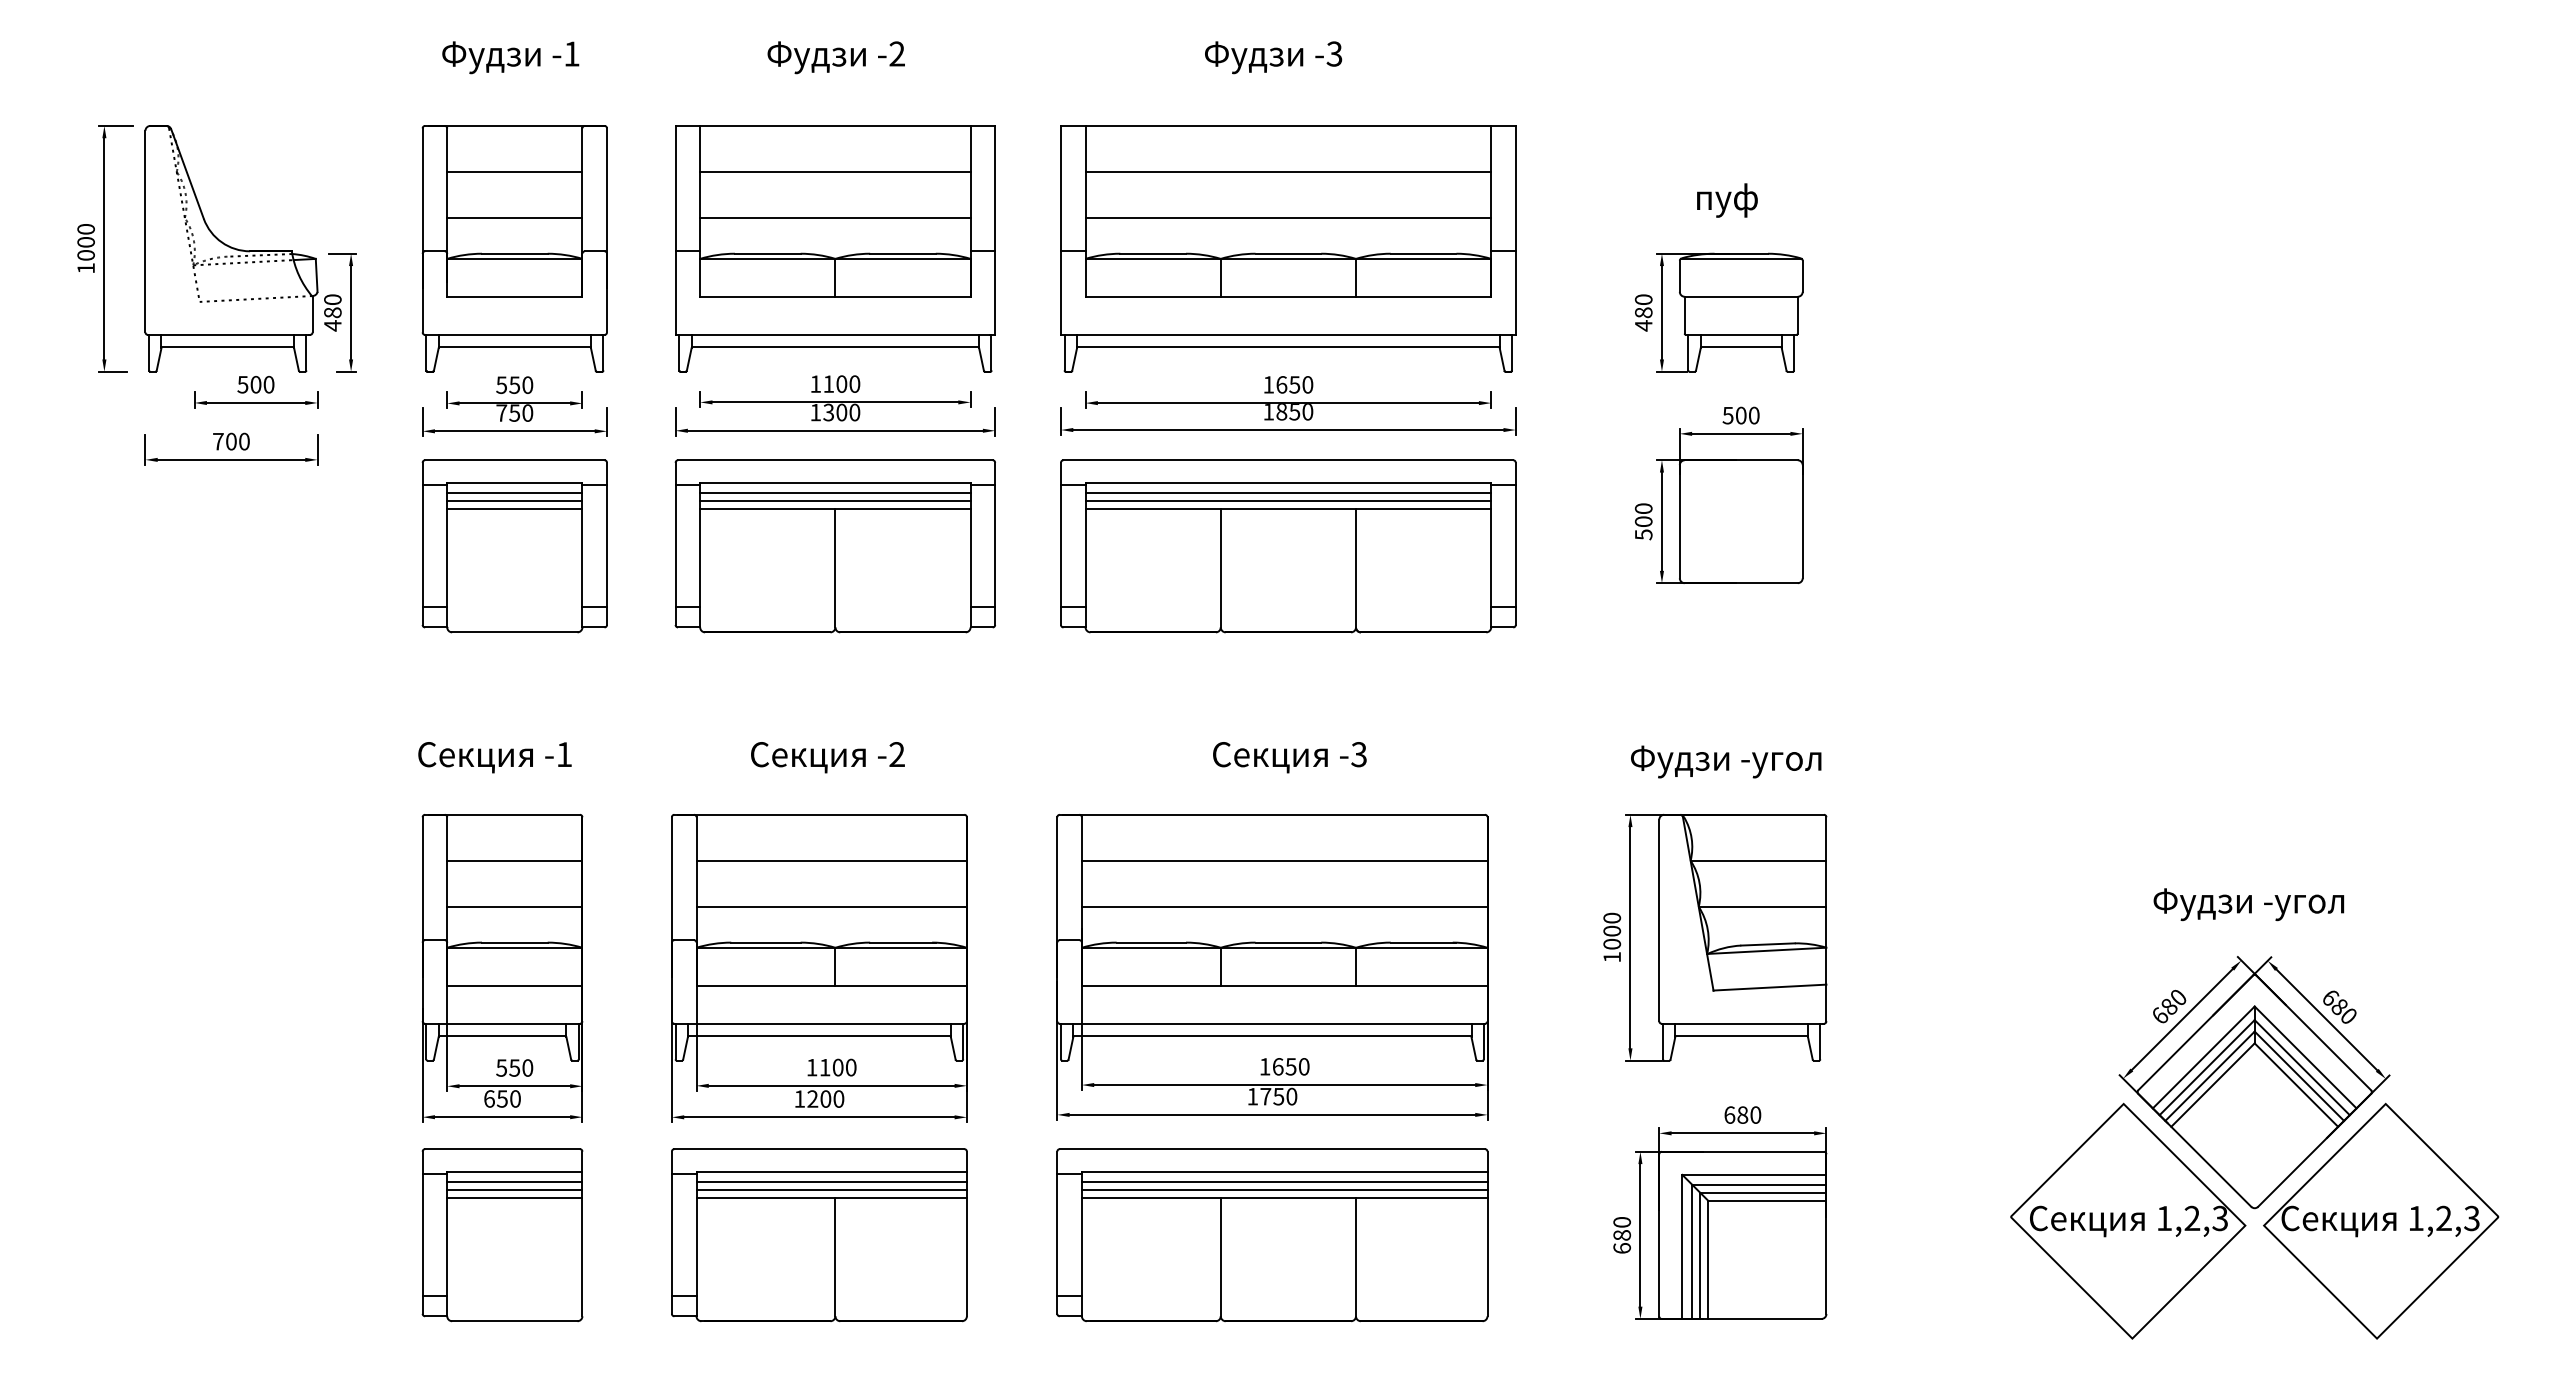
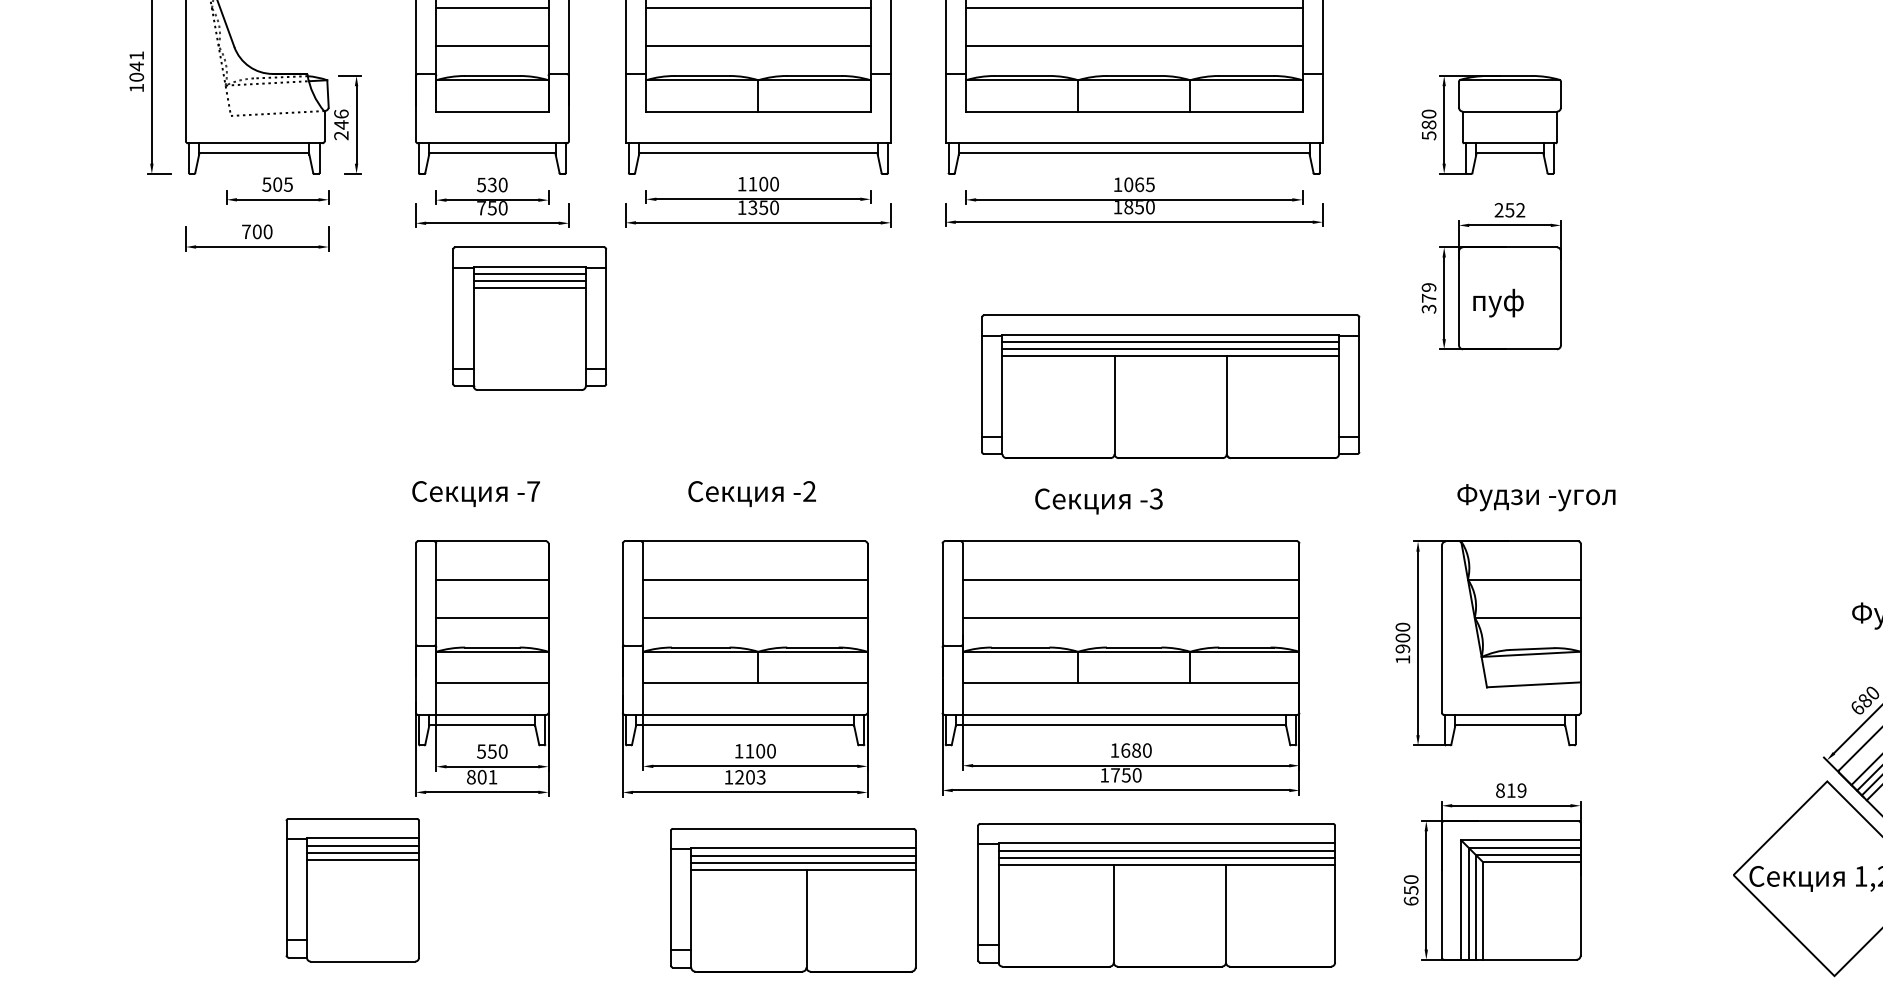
text: (1727, 200) -> (1498, 303), moved
text: (85, 236) -> (136, 61), 1000 -> 1041
text: (332, 312) -> (341, 124), 480 -> 246
text: (1643, 325) -> (1428, 135), 480 -> 580
text: (268, 384) -> (288, 184), 500 -> 505
text: (514, 384) -> (492, 184), 550 -> 530
text: (1294, 384) -> (1139, 184), 1650 -> 1065
text: (841, 412) -> (763, 207), 1300 -> 1350
text: (1740, 415) -> (1509, 210), 500 -> 252
text: (1643, 521) -> (1428, 298), 500 -> 379
part: (514, 546) -> (529, 318), moved
part: (834, 546) -> (757, 318), removed
part: (1288, 546) -> (1170, 386), moved
text: (564, 754) -> (533, 491), -1 -> -7
text: (1289, 757) -> (1098, 501), moved
text: (1726, 761) -> (1536, 497), moved
text: (1612, 943) -> (1403, 648), 1000 -> 1900
text: (1290, 1066) -> (1135, 750), 1650 -> 1680
text: (502, 1098) -> (482, 776), 650 -> 801
text: (838, 1098) -> (760, 776), 1200 -> 1203
text: (1742, 1114) -> (1511, 790), 680 -> 819
part: (502, 1235) -> (352, 890), moved
part: (819, 1235) -> (793, 900), moved
part: (1272, 1235) -> (1156, 895), moved
text: (1621, 1235) -> (1410, 890), 680 -> 650

